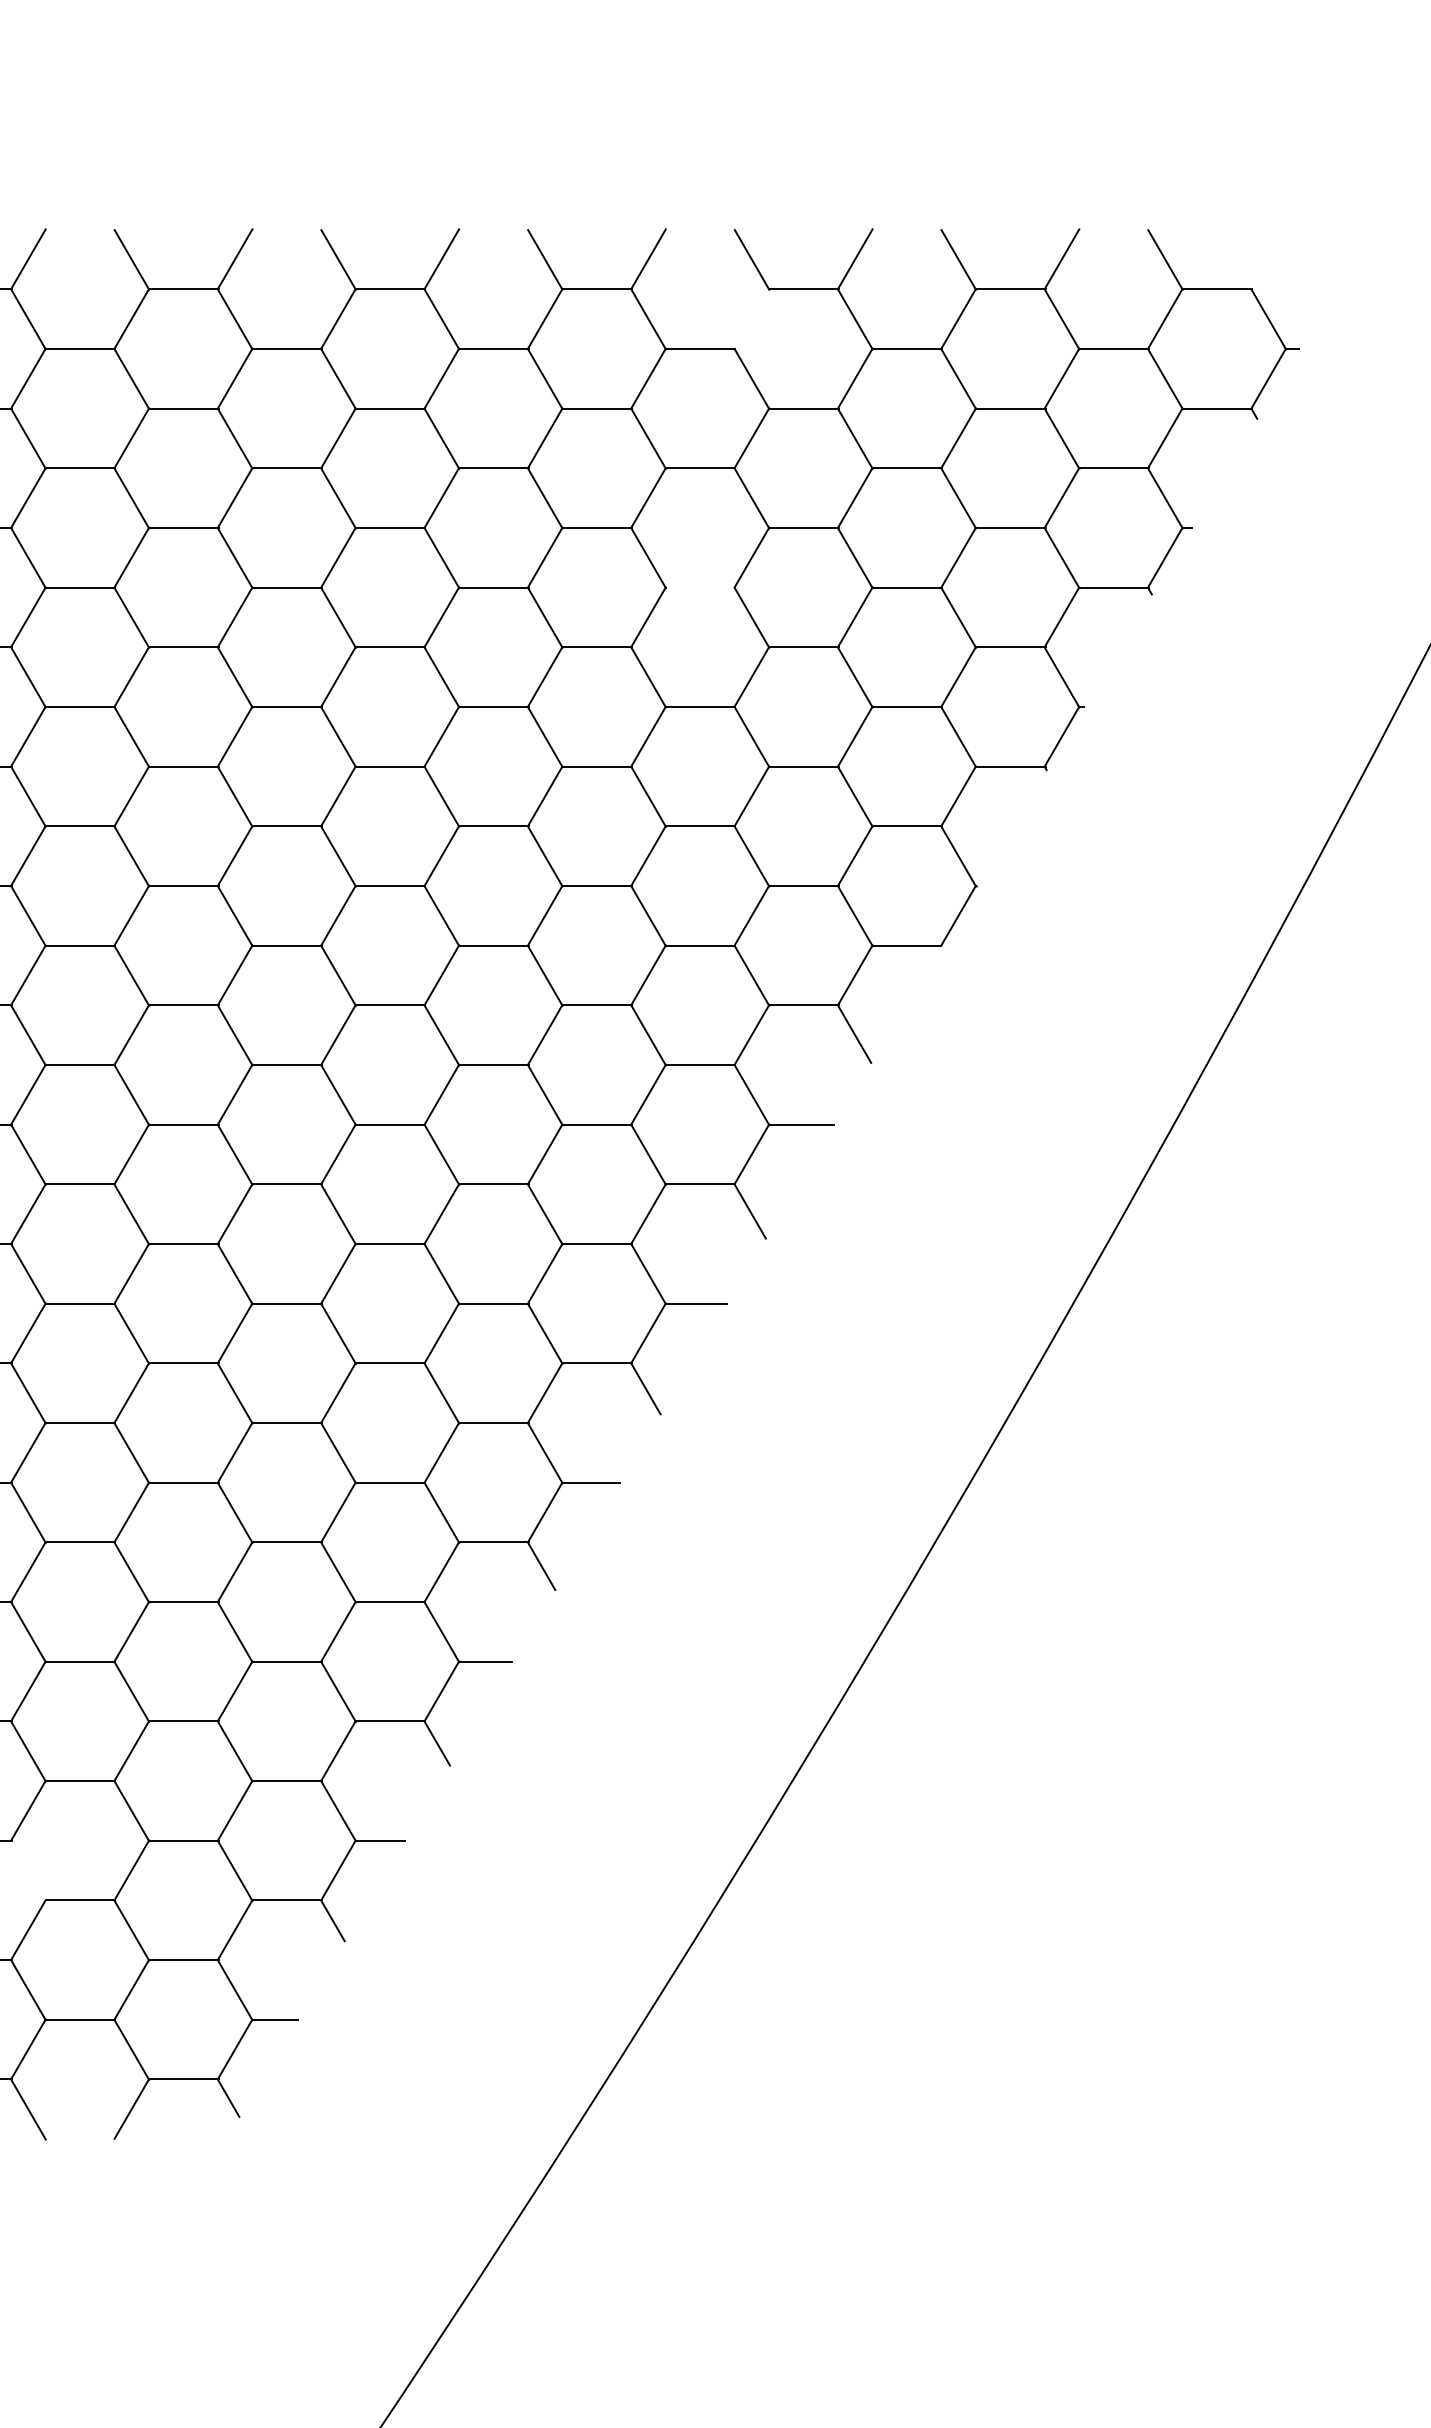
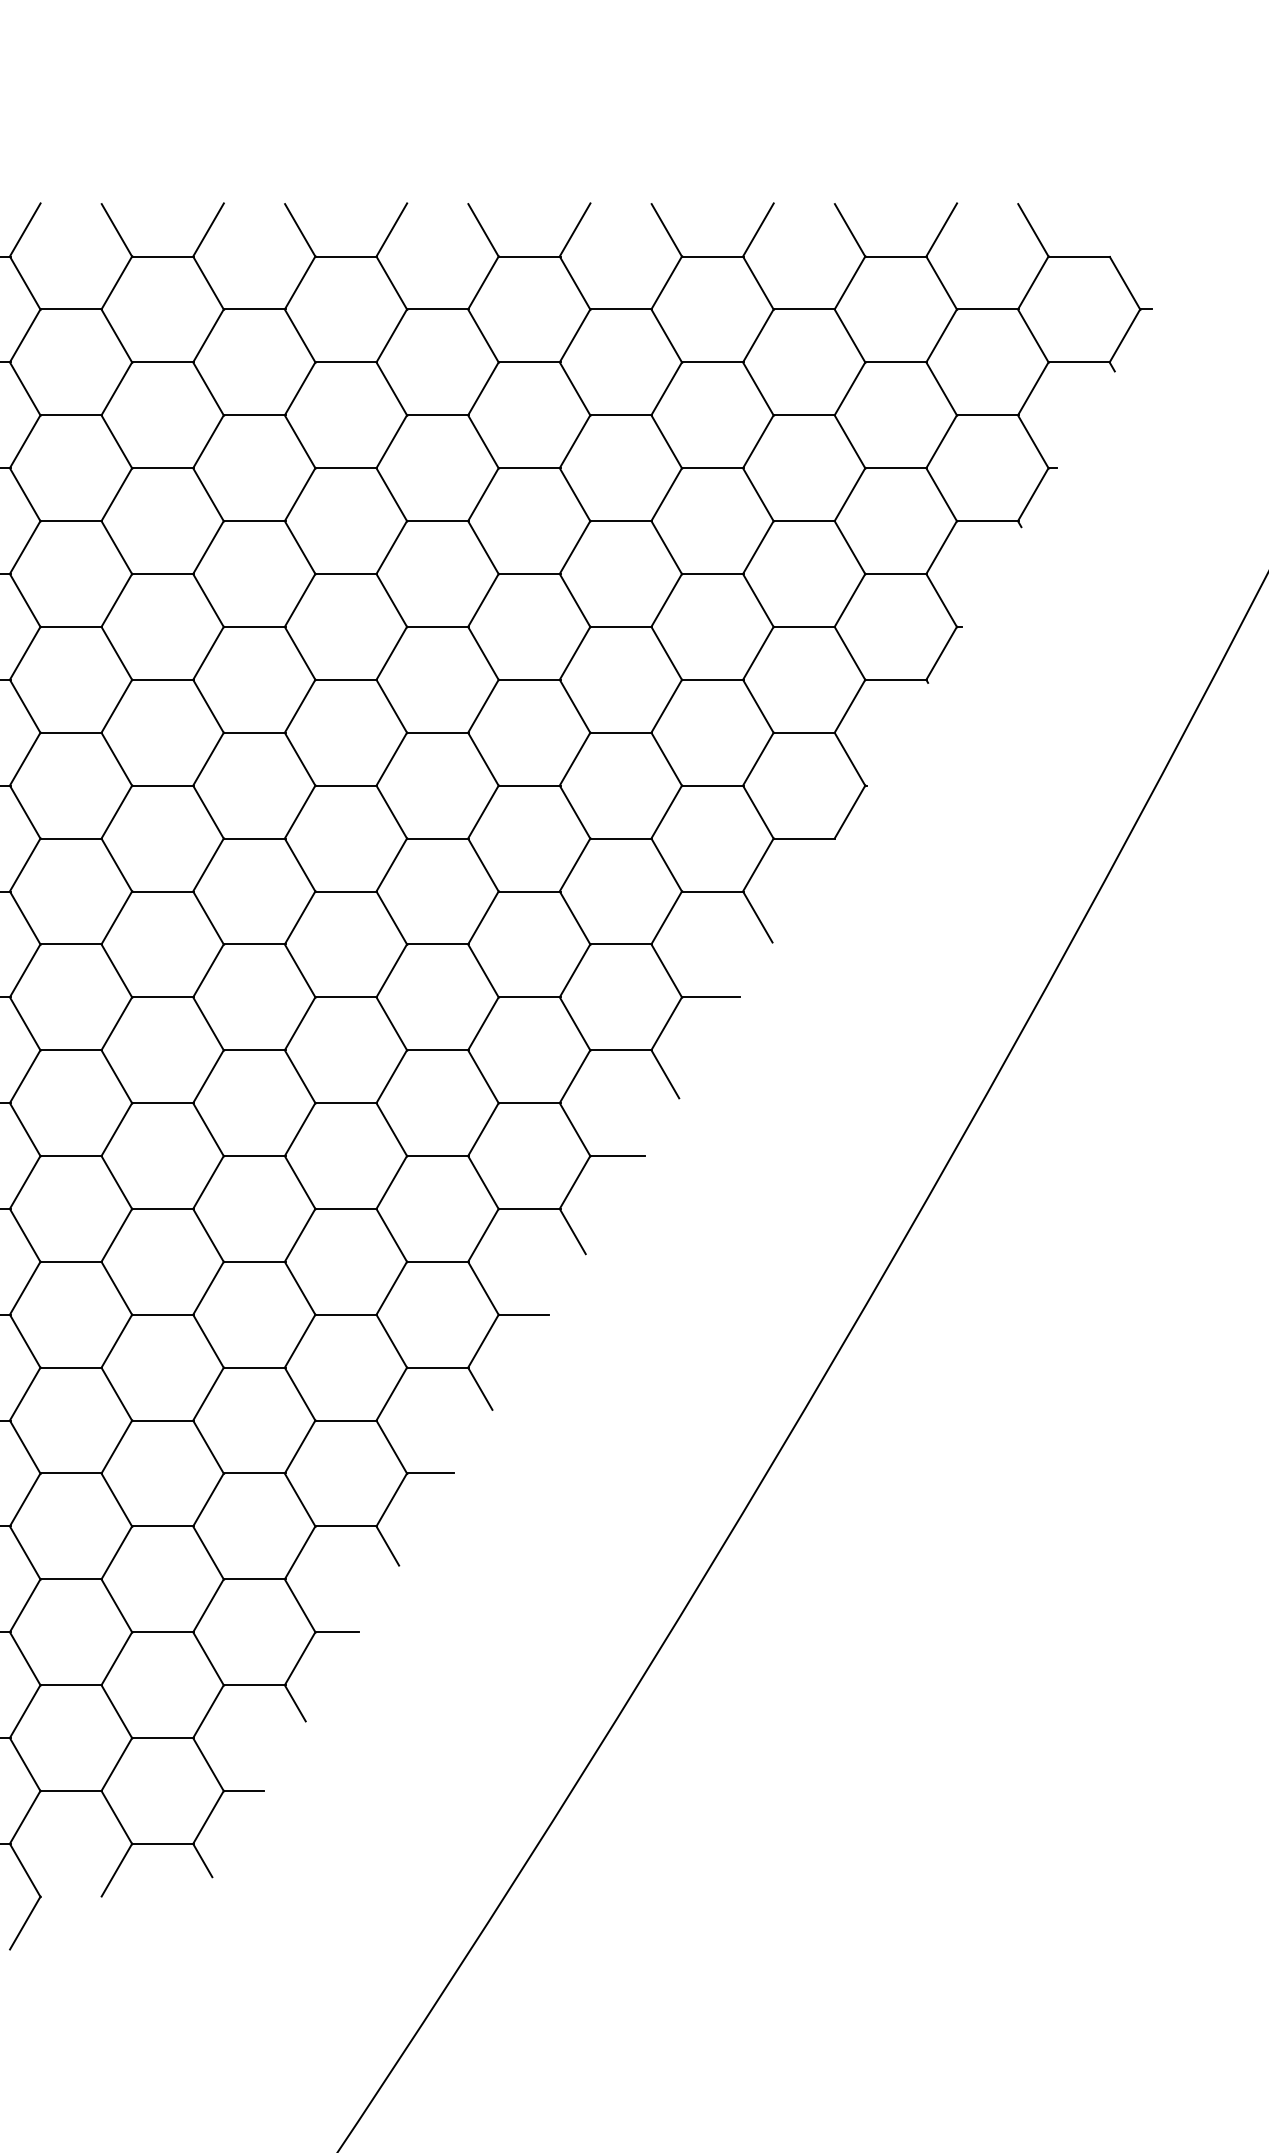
line: (751, 318) -> (666, 282), added
line: (700, 587) -> (621, 520), added
line: (28, 1870) -> (25, 1658), added
line: (28, 2168) -> (25, 1922), added

